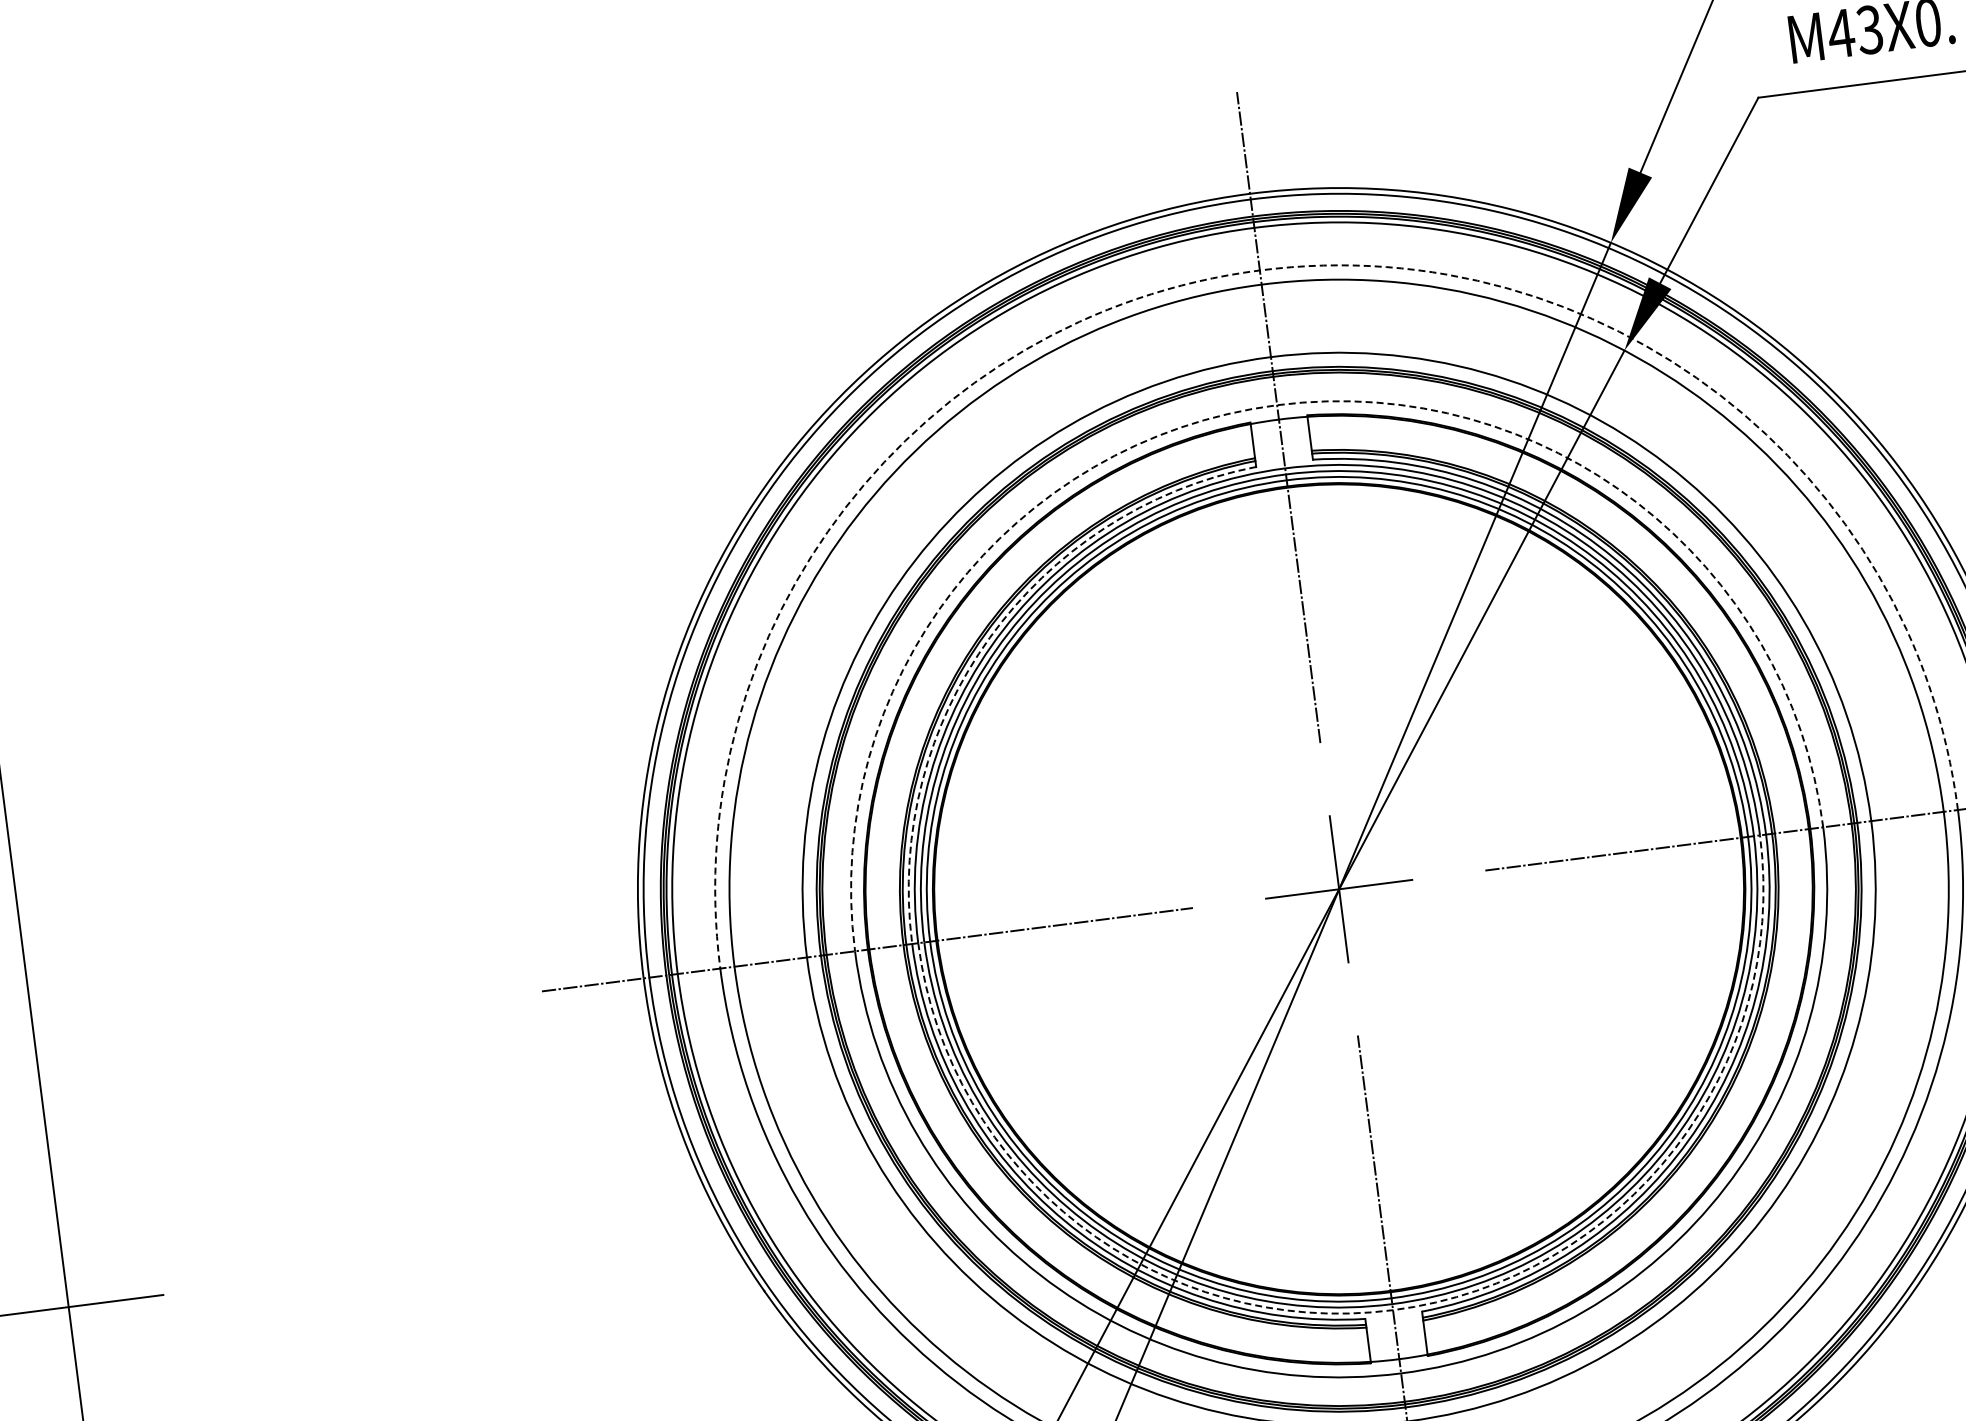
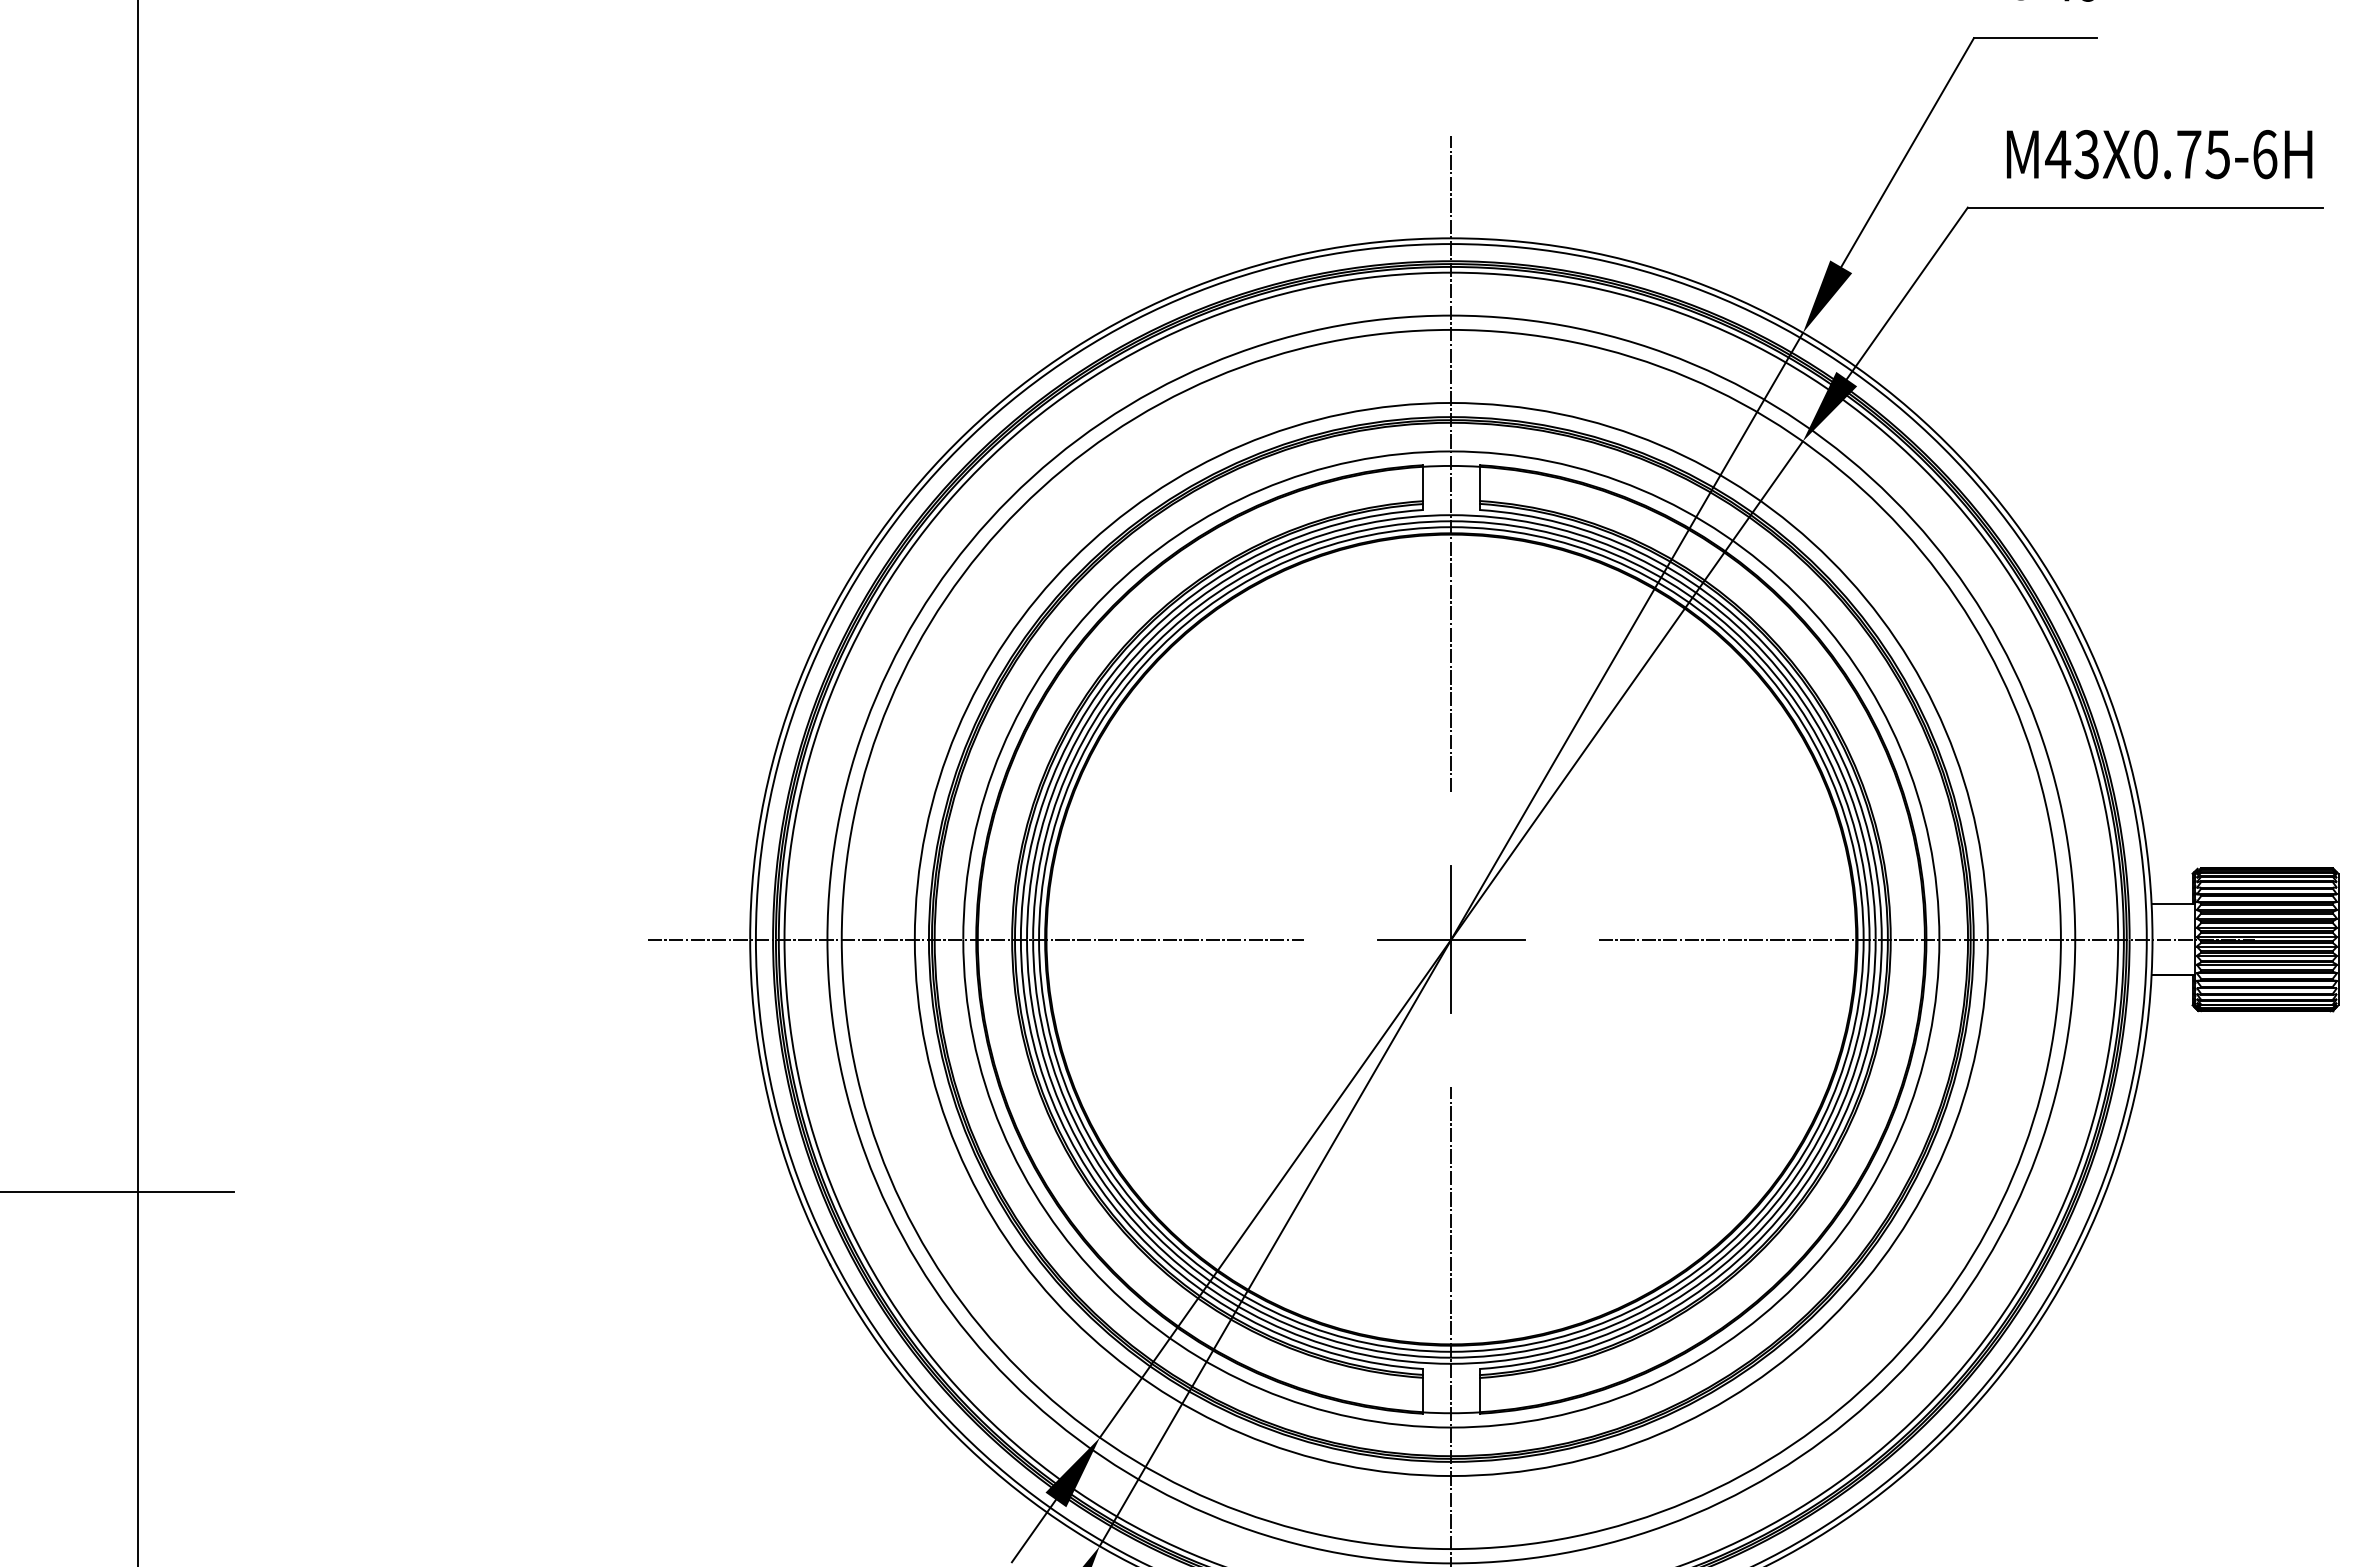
arc: (1260, 270) -> (1451, 315), dashed -> solid
arc: (1277, 405) -> (1451, 451), dashed -> solid
arc: (990, 637) -> (1137, 645), dashed -> solid
arc: (1393, 1309) -> (1451, 1363), dashed -> solid

